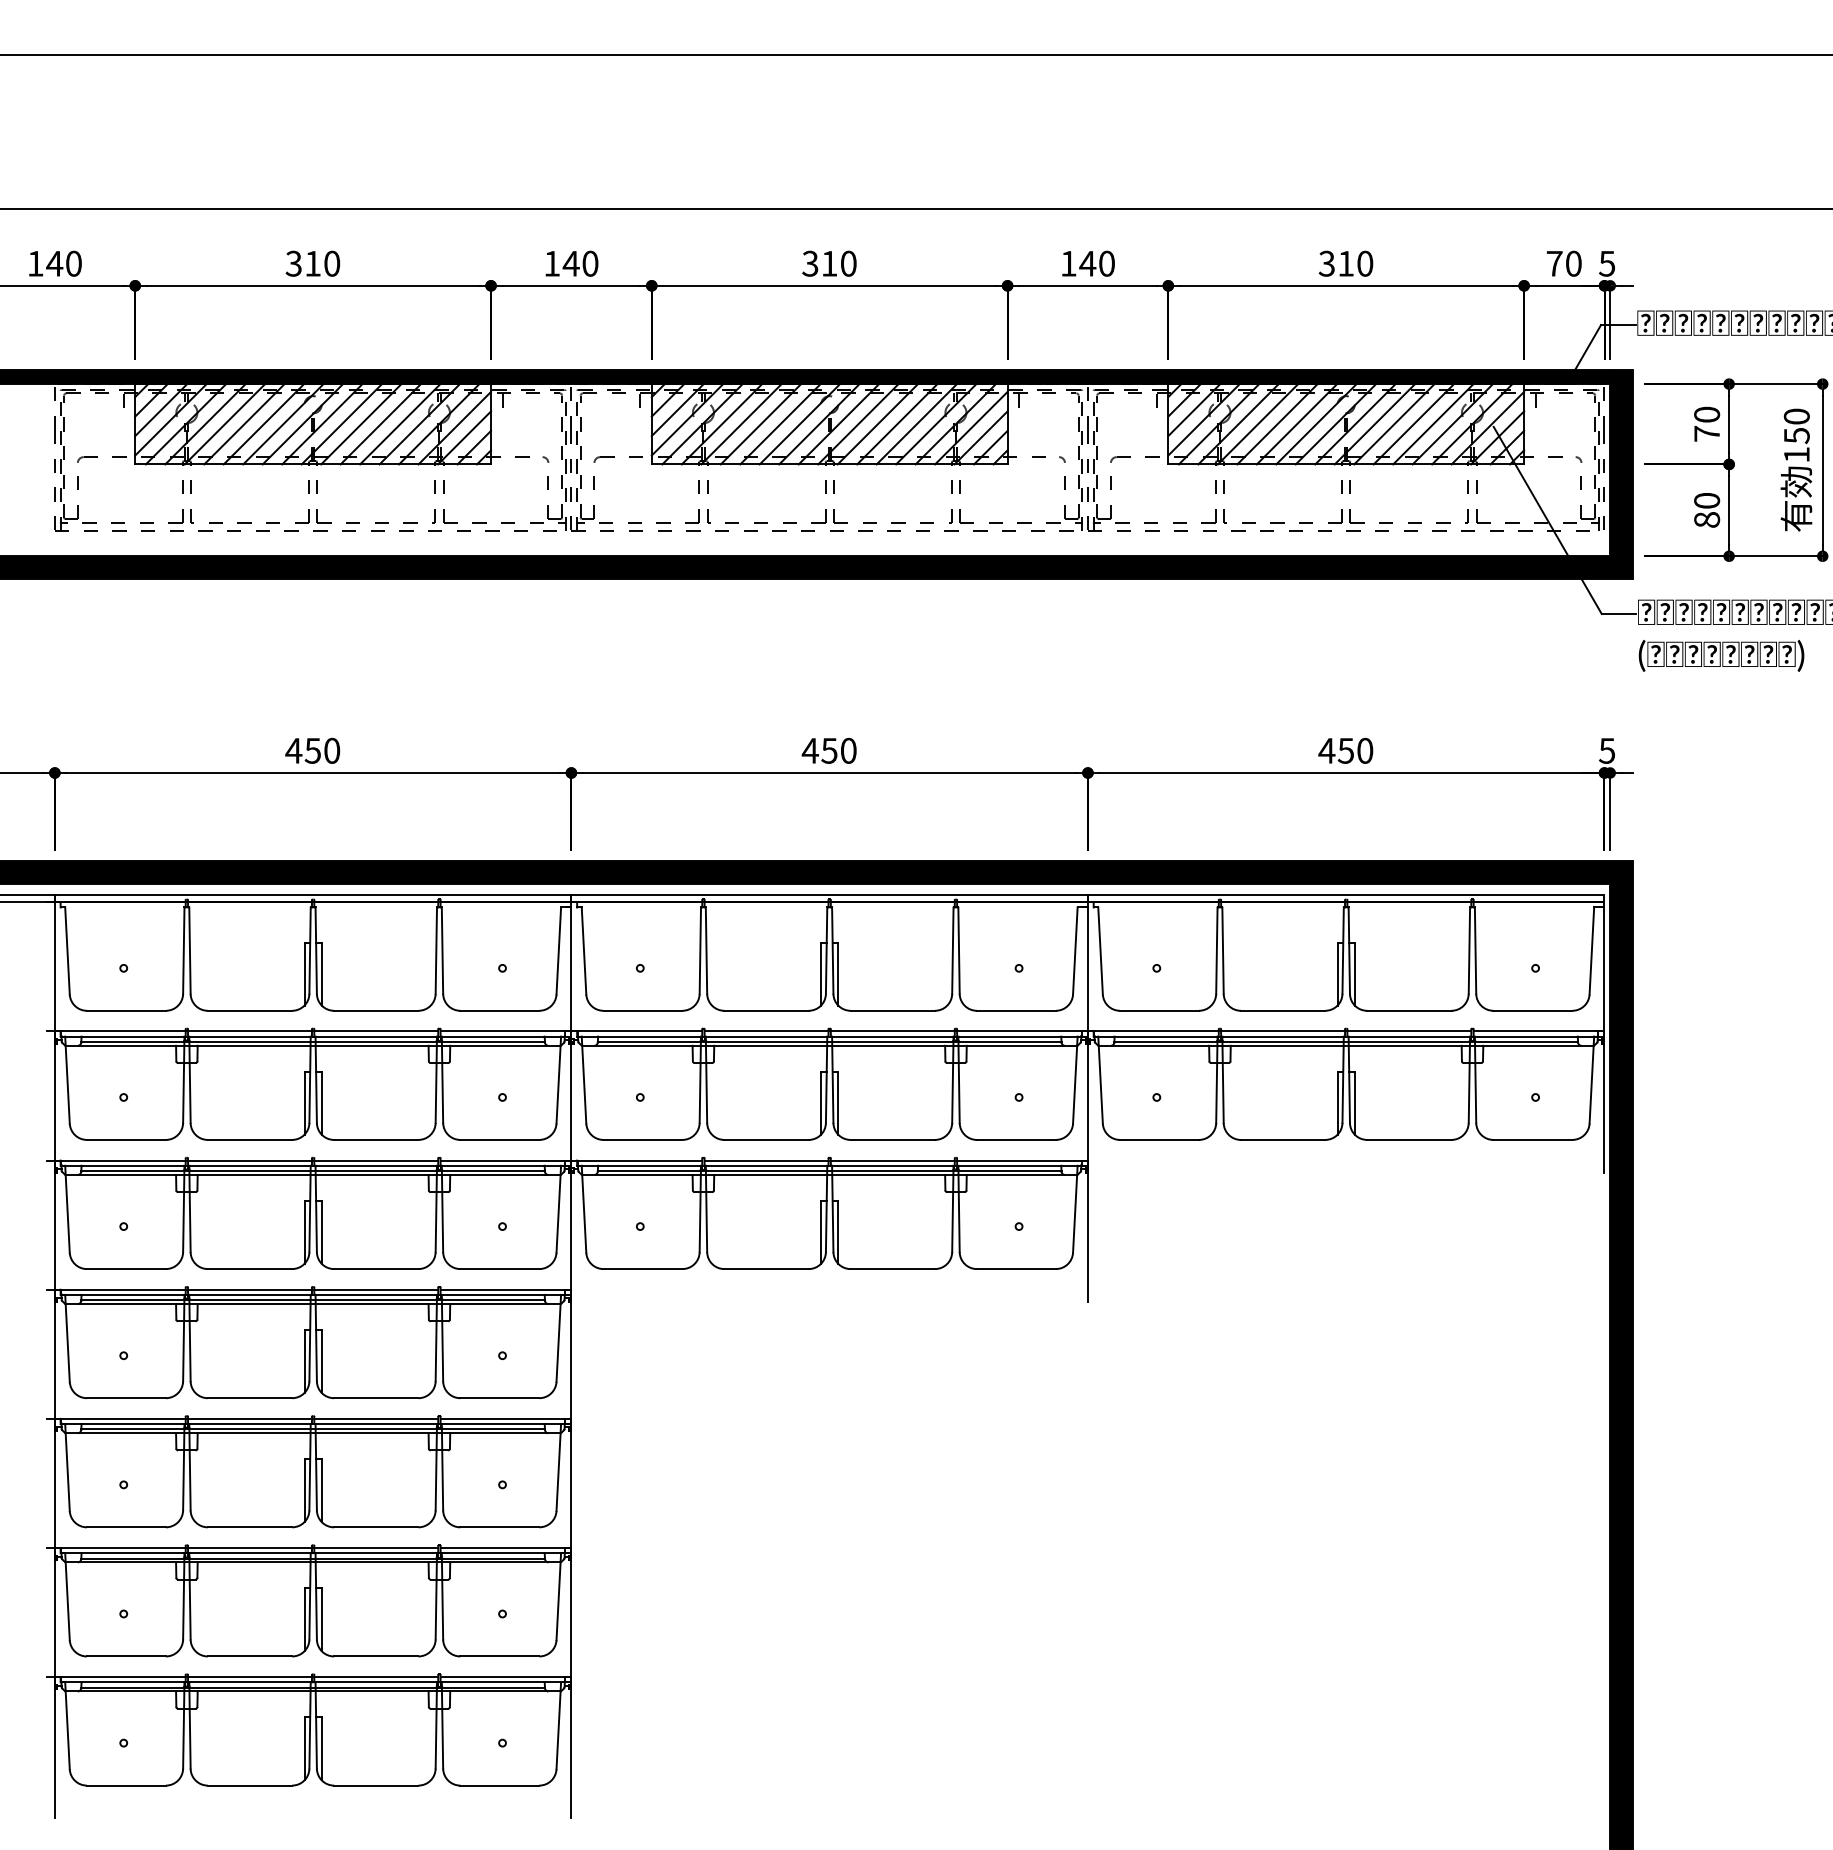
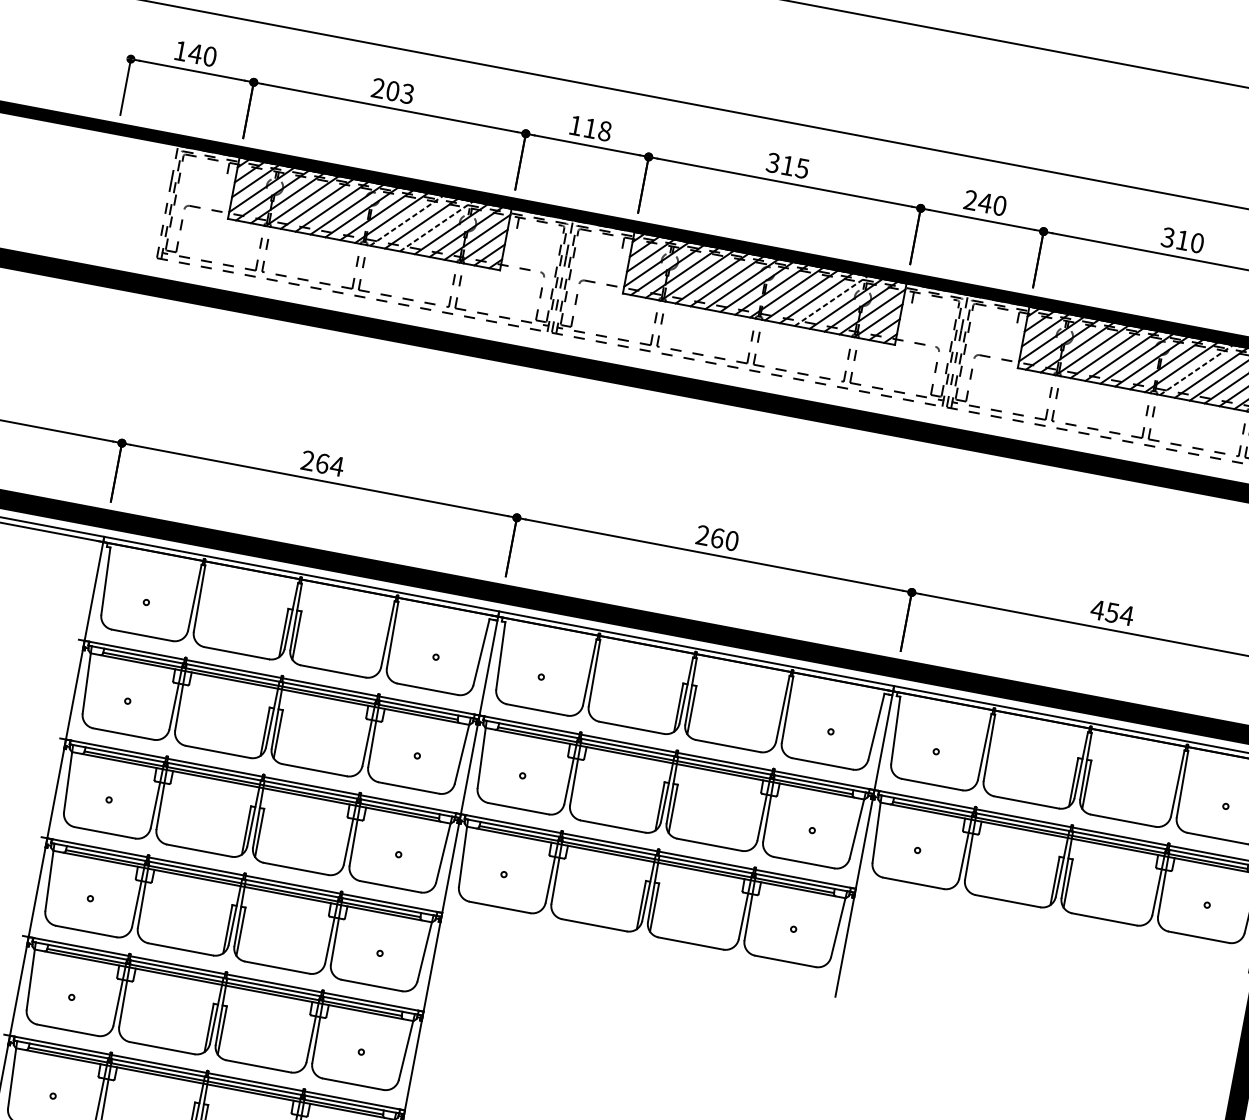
text: (312, 263) -> (392, 90), 310 -> 203
text: (580, 263) -> (597, 129), 140 -> 118
text: (848, 263) -> (802, 168), 310 -> 315
text: (1068, 263) -> (970, 200), 140 -> 240
line: (361, 424) -> (406, 221), solid -> dashed
line: (400, 424) -> (436, 226), solid -> dashed
line: (916, 424) -> (831, 301), solid -> dashed
line: (1394, 424) -> (1196, 370), solid -> dashed
text: (312, 750) -> (322, 463), 450 -> 264
text: (819, 750) -> (709, 536), 450 -> 260
text: (1364, 750) -> (1126, 615), 450 -> 454

